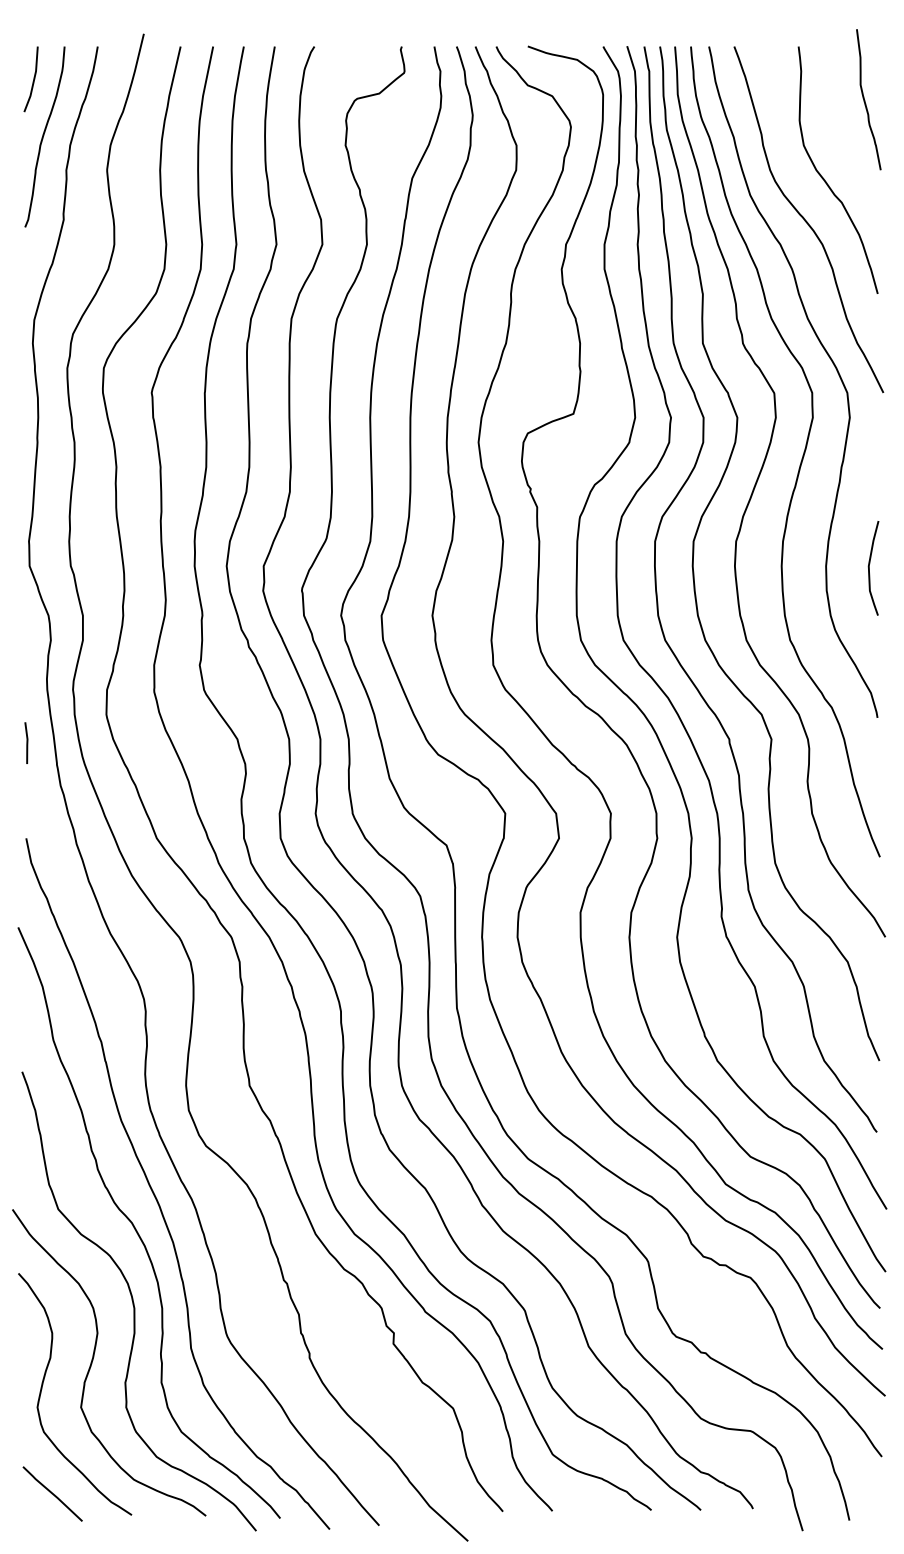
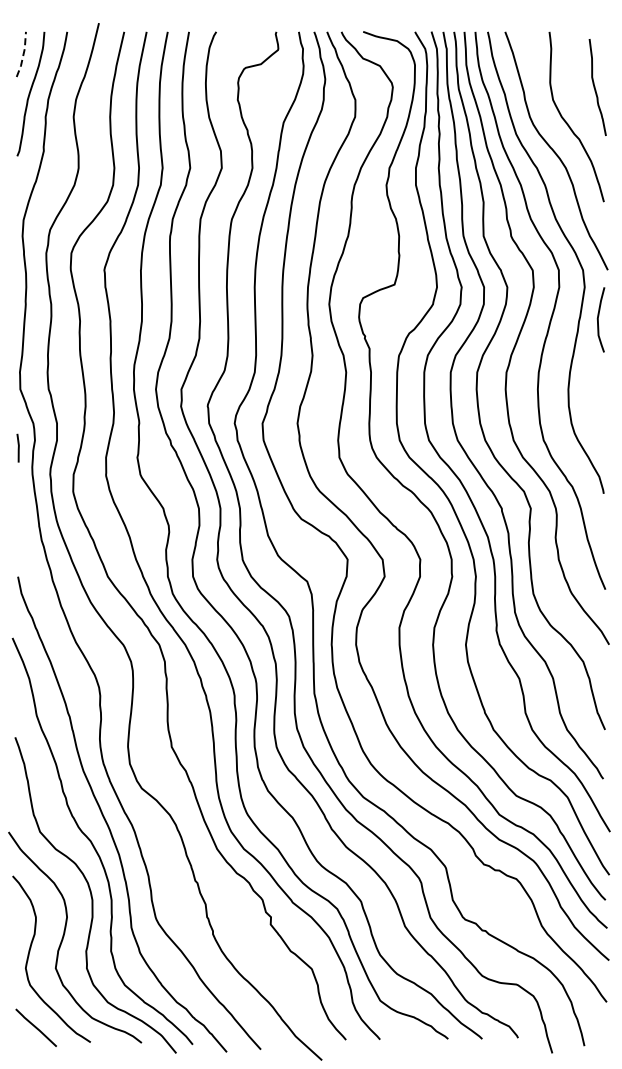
line: (34, 79) -> (23, 54), solid -> dashed
curve: (865, 99) -> (595, 87), moved
curve: (869, 567) -> (598, 319), moved
line: (25, 742) -> (17, 447), moved

